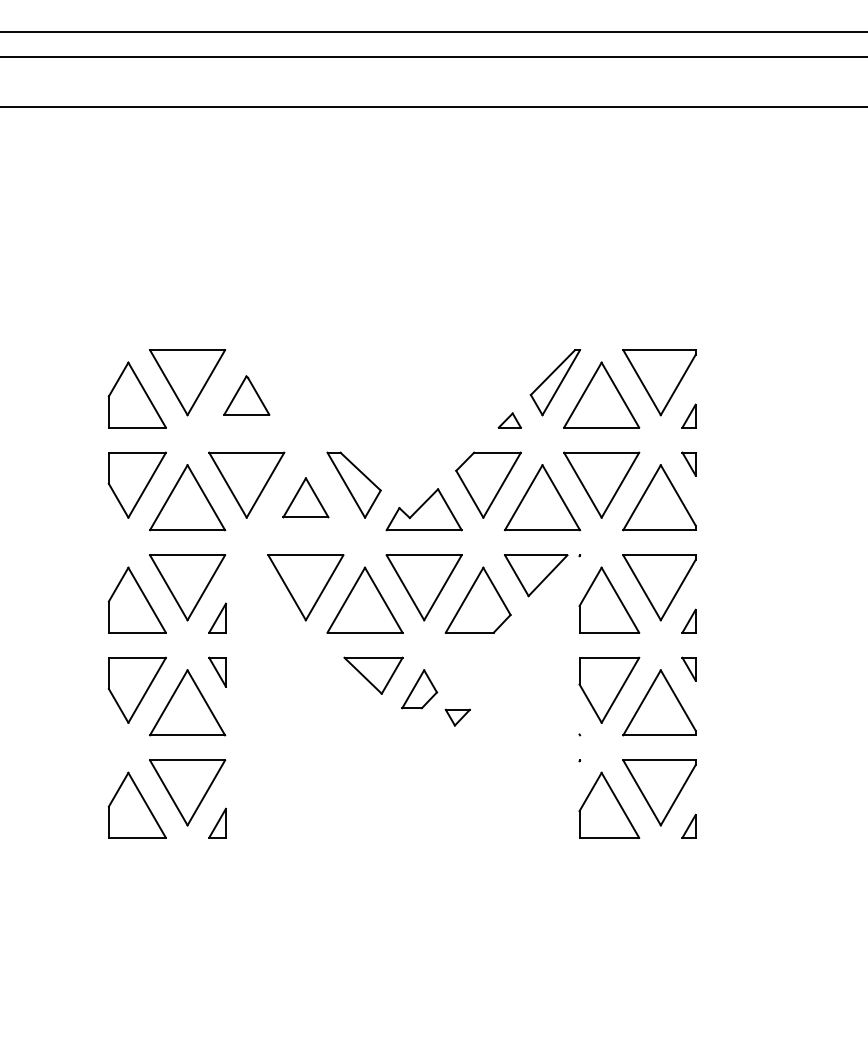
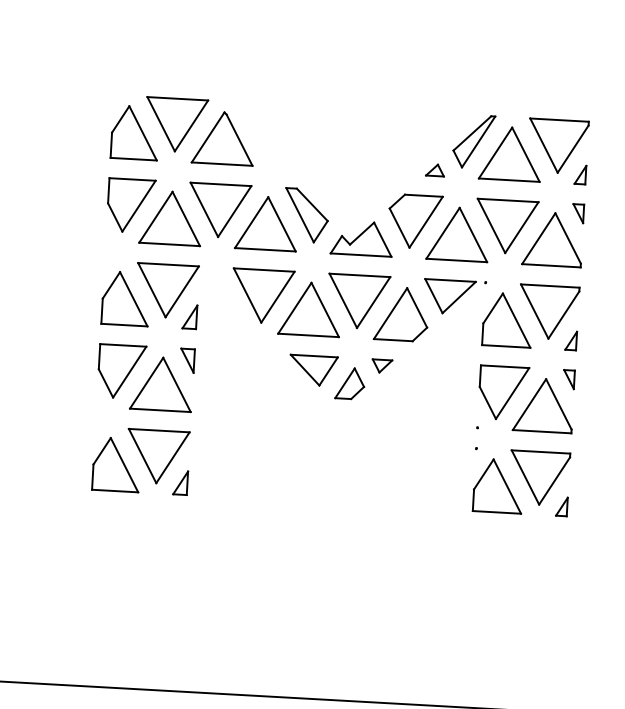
part: (246, 395) -> (223, 138), size x1.67
part: (305, 497) -> (266, 223), size x1.67
part: (457, 717) -> (381, 366), moved

